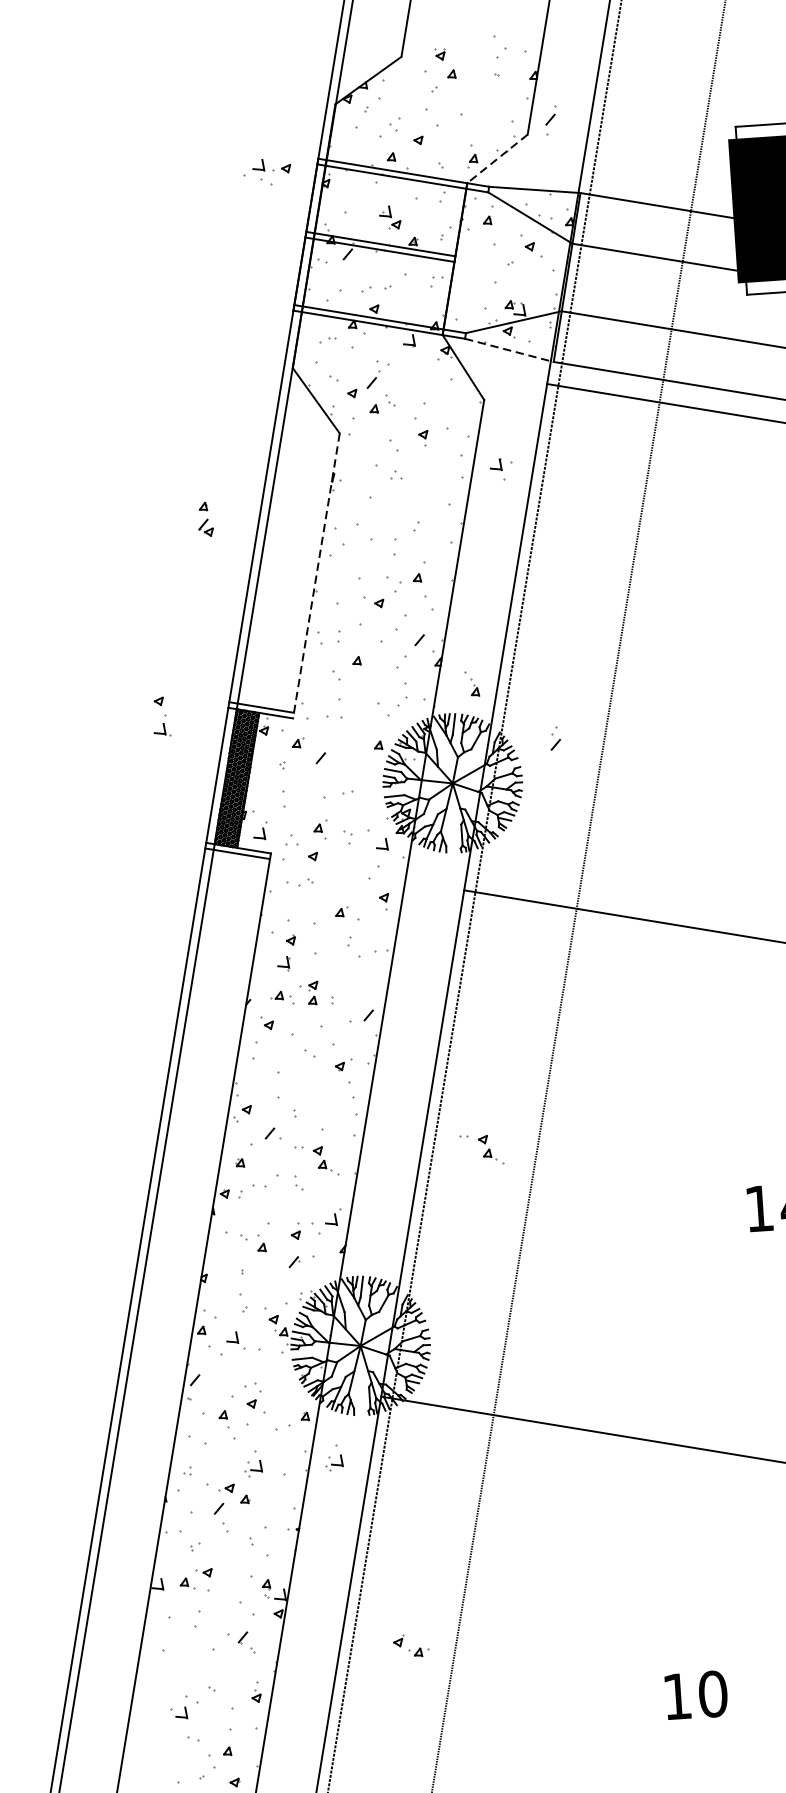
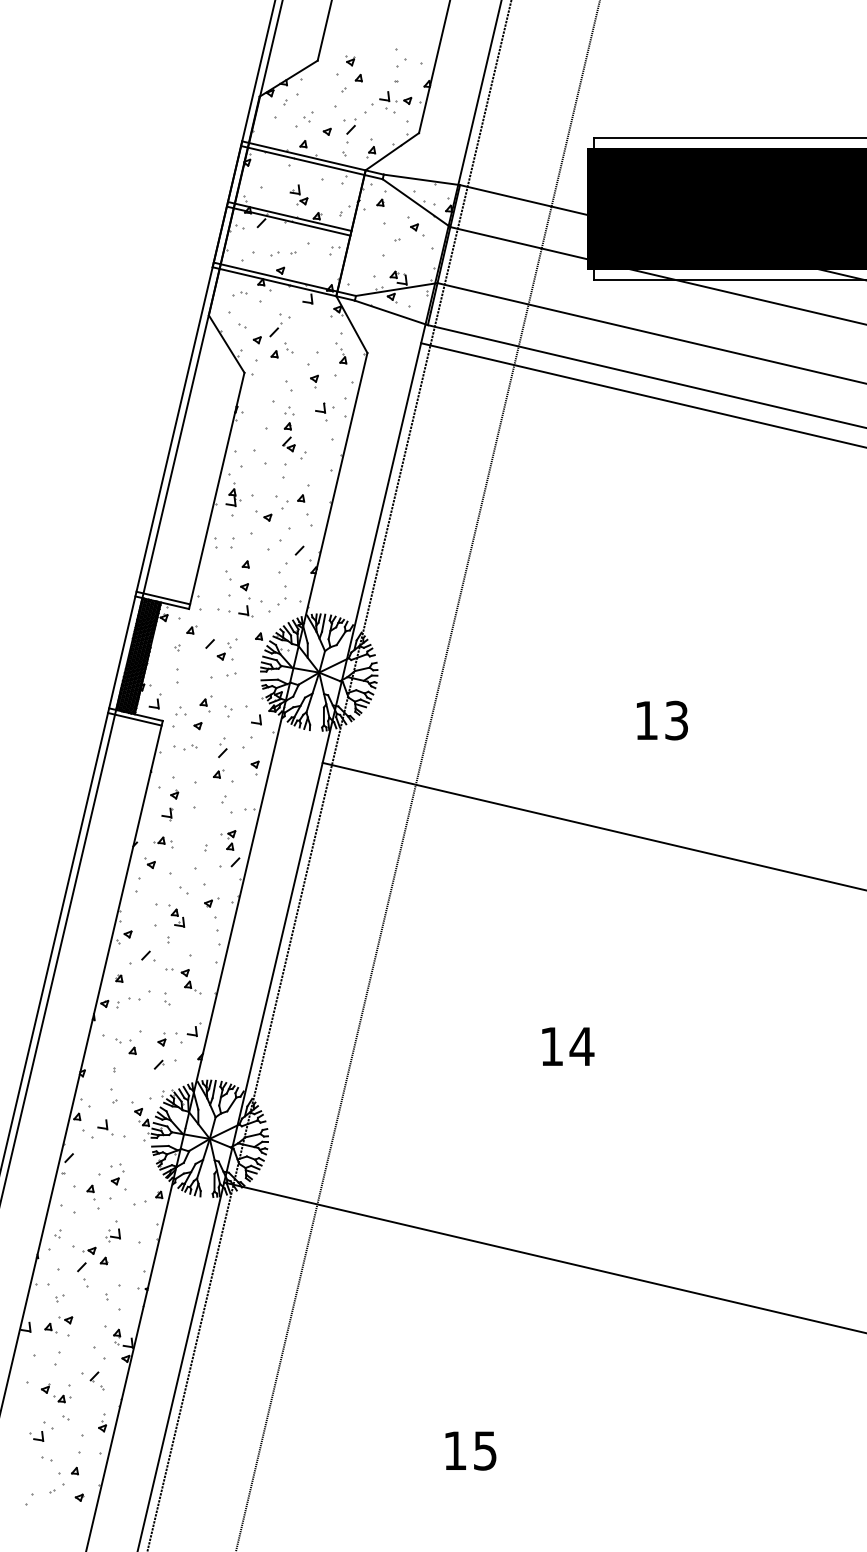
part: (551, 120) -> (351, 130), moved
line: (497, 158) -> (392, 151), dashed -> solid
part: (267, 171) -> (391, 102), moved
line: (509, 349) -> (391, 312), dashed -> solid
part: (500, 468) -> (324, 411), moved
part: (204, 519) -> (288, 437), moved
line: (316, 576) -> (216, 491), dashed -> solid
part: (336, 578) -> (233, 494), added
part: (472, 684) -> (341, 353), moved
part: (161, 717) -> (245, 600), moved
part: (555, 738) -> (222, 747), moved
part: (340, 763) -> (226, 649), added
part: (309, 993) -> (228, 840), moved
part: (302, 1083) -> (176, 915), added
part: (481, 1149) -> (322, 981), removed
part: (333, 1458) -> (180, 1231), removed
part: (411, 1646) -> (56, 1393), moved
text: (713, 1693) -> (485, 1450), 10 -> 15

